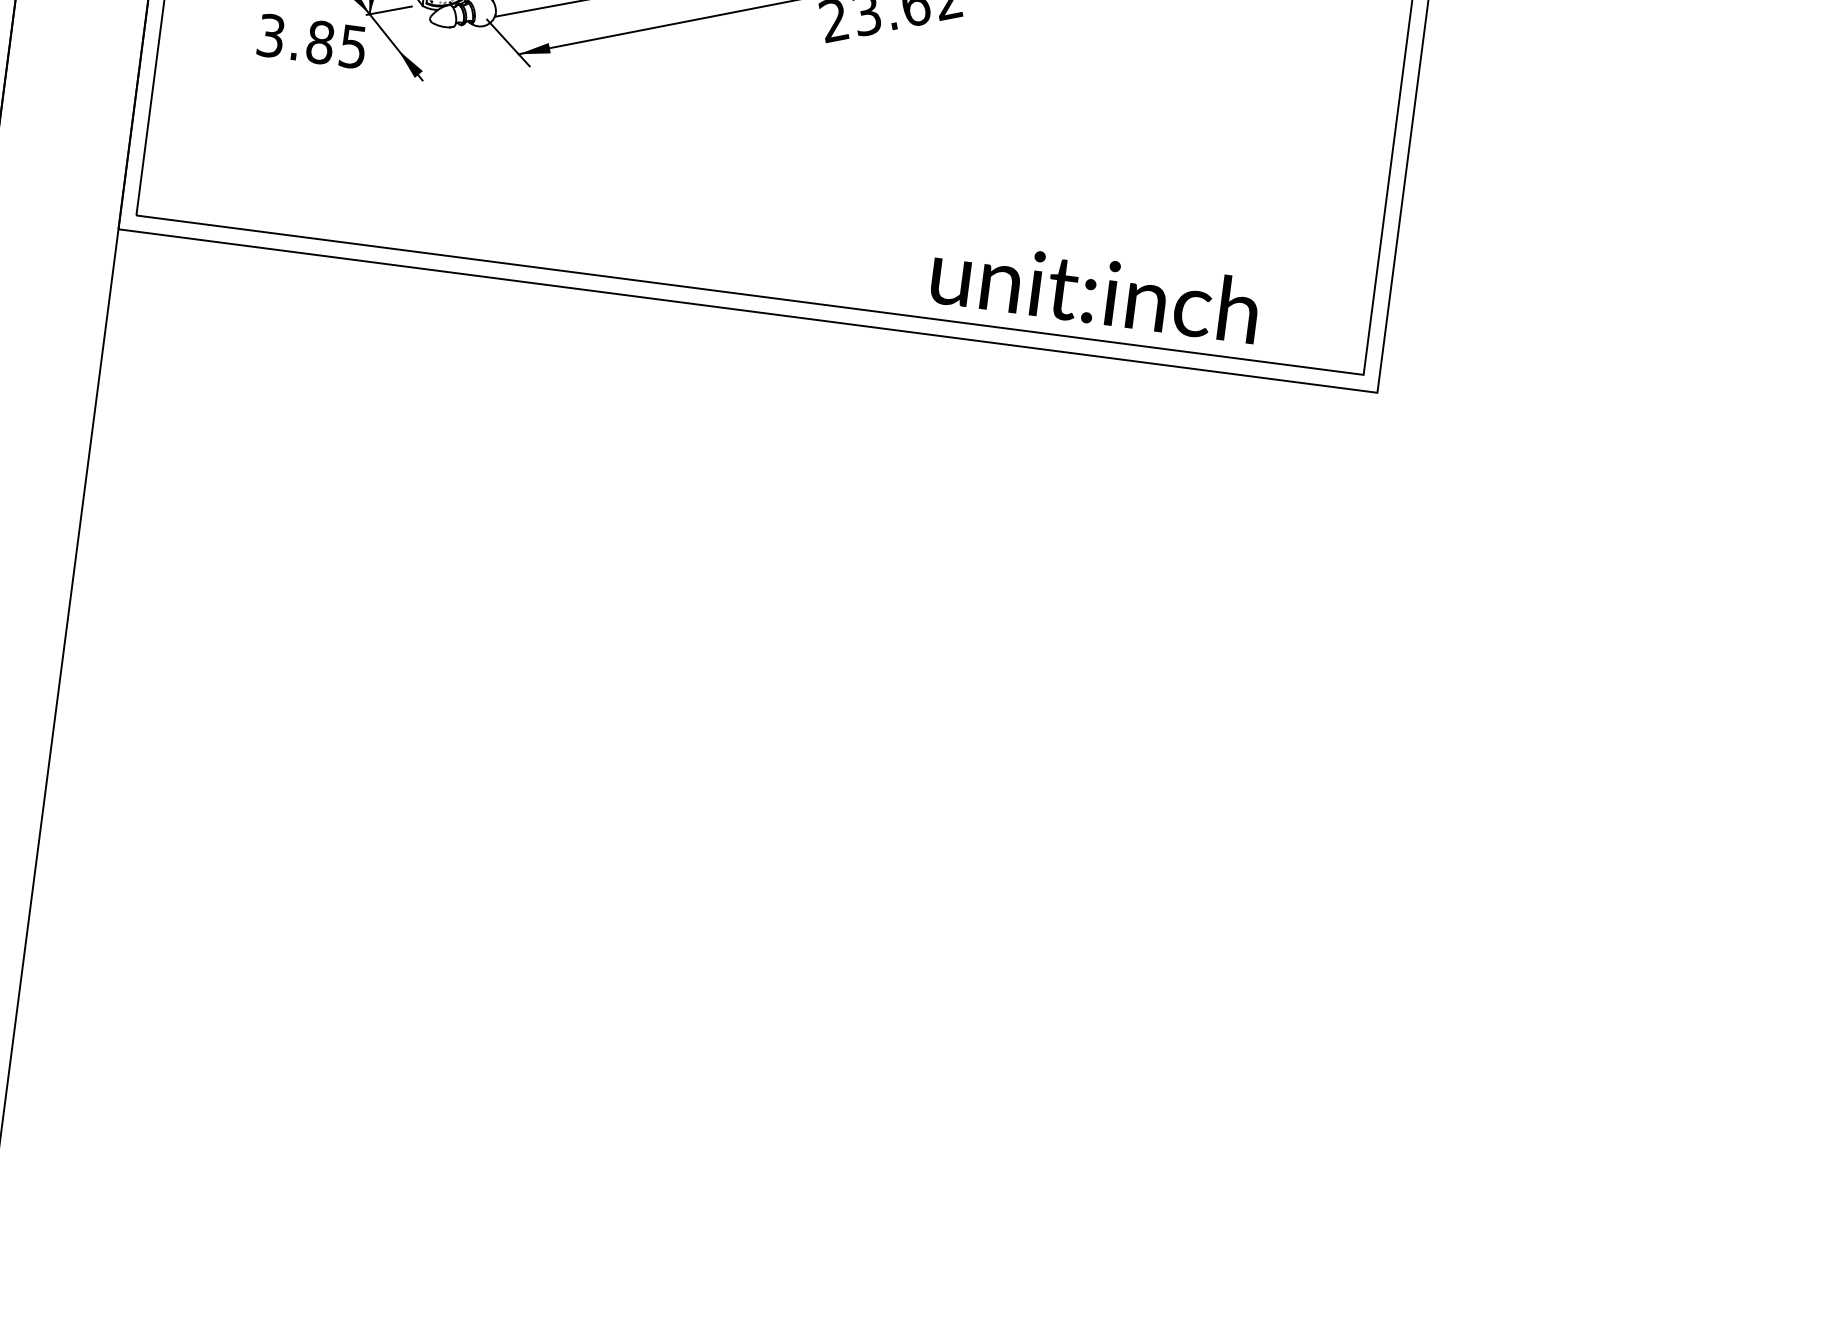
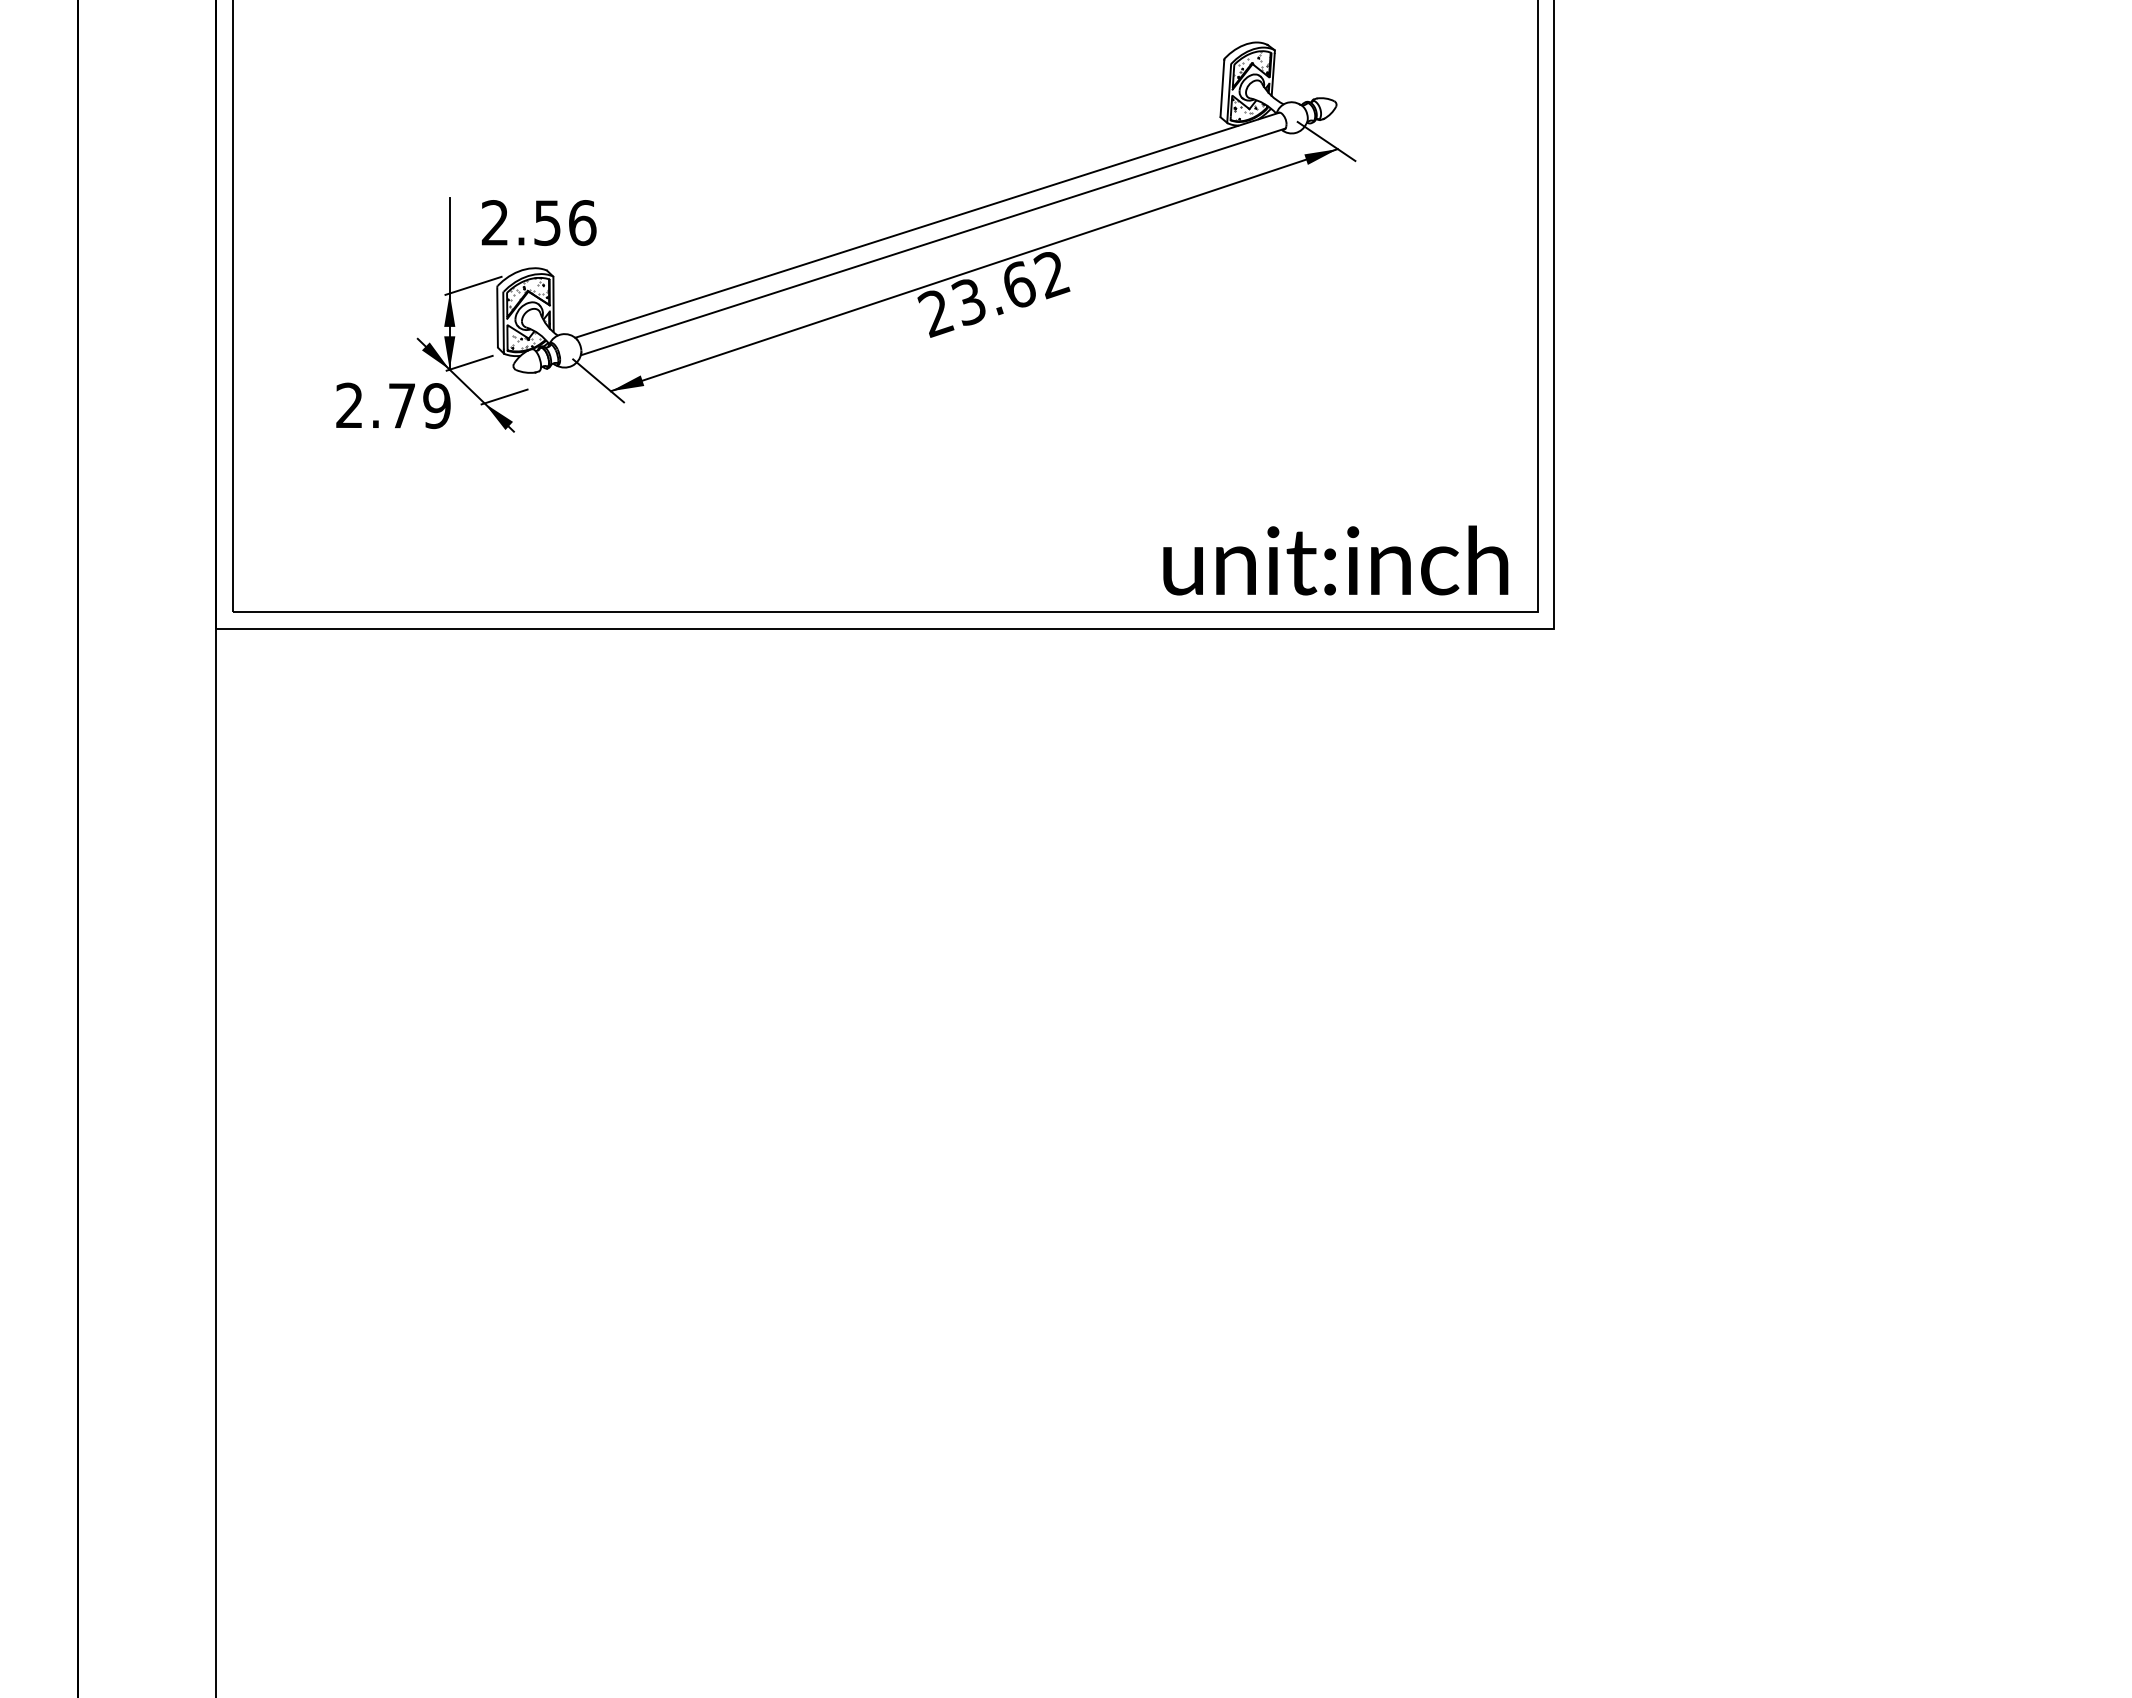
text: (312, 41) -> (393, 405), 3.85 -> 2.79
line: (417, 46) -> (504, 396), added
text: (1095, 291) -> (1335, 560), moved

